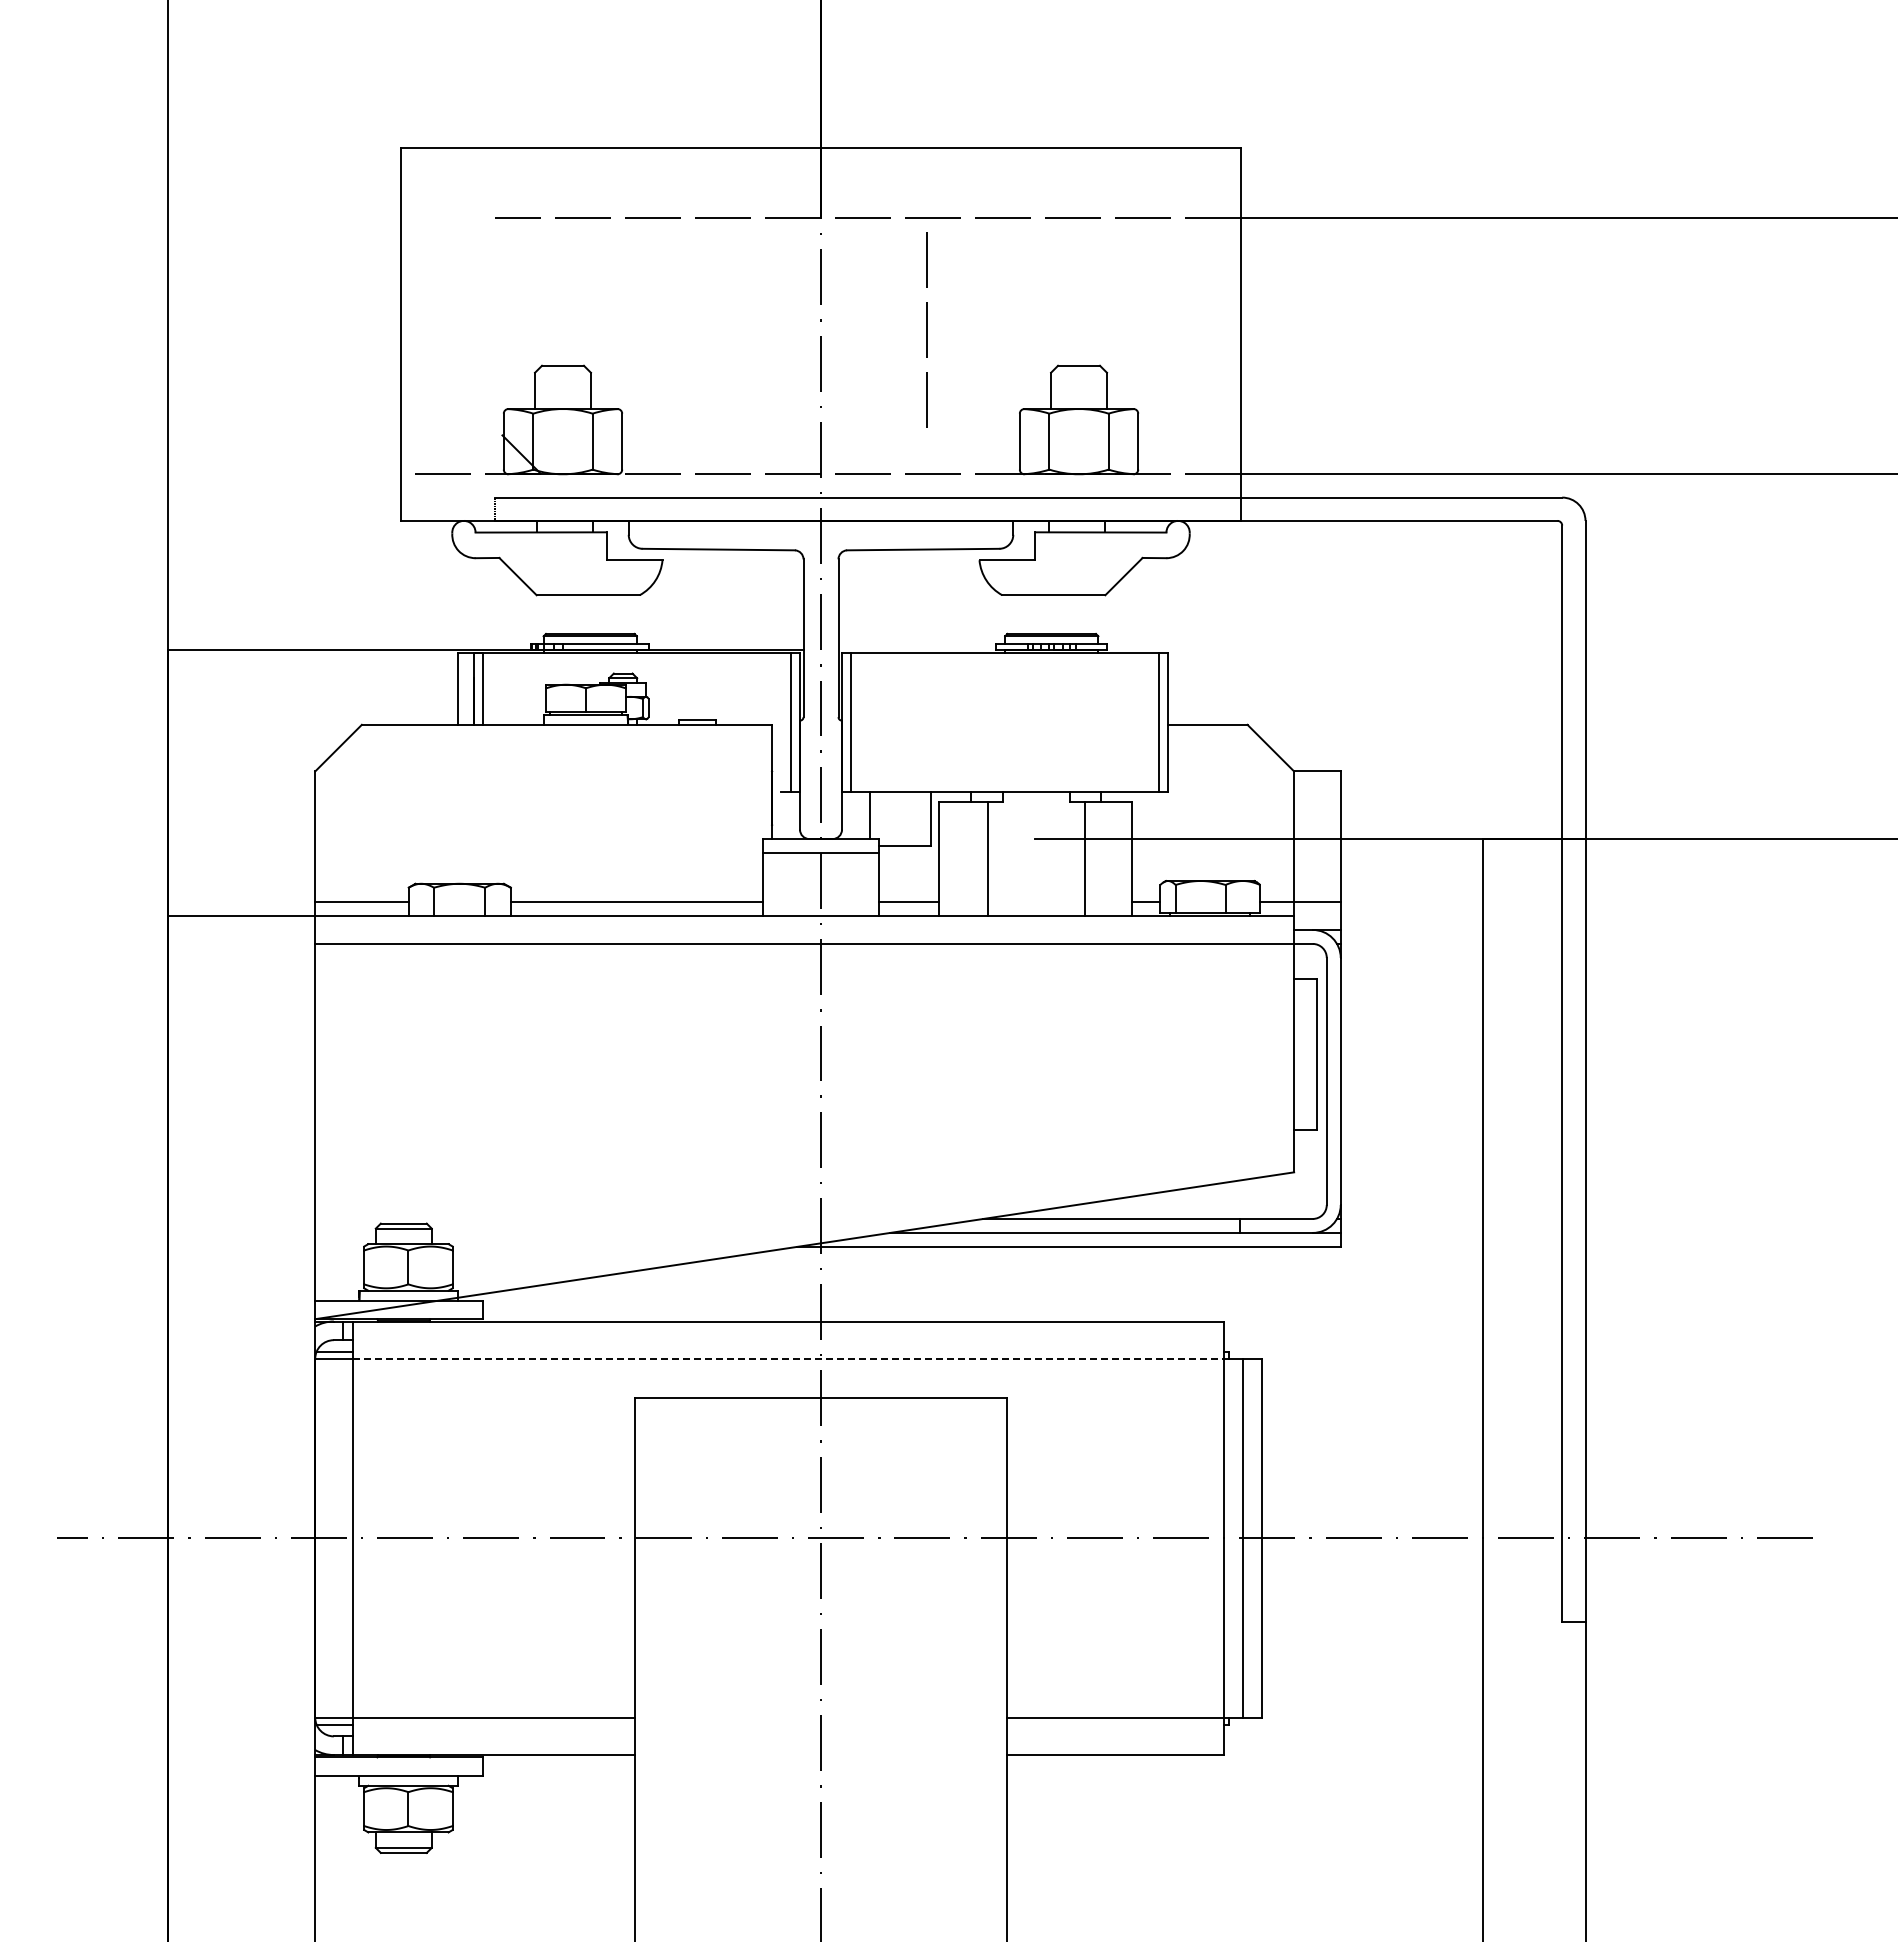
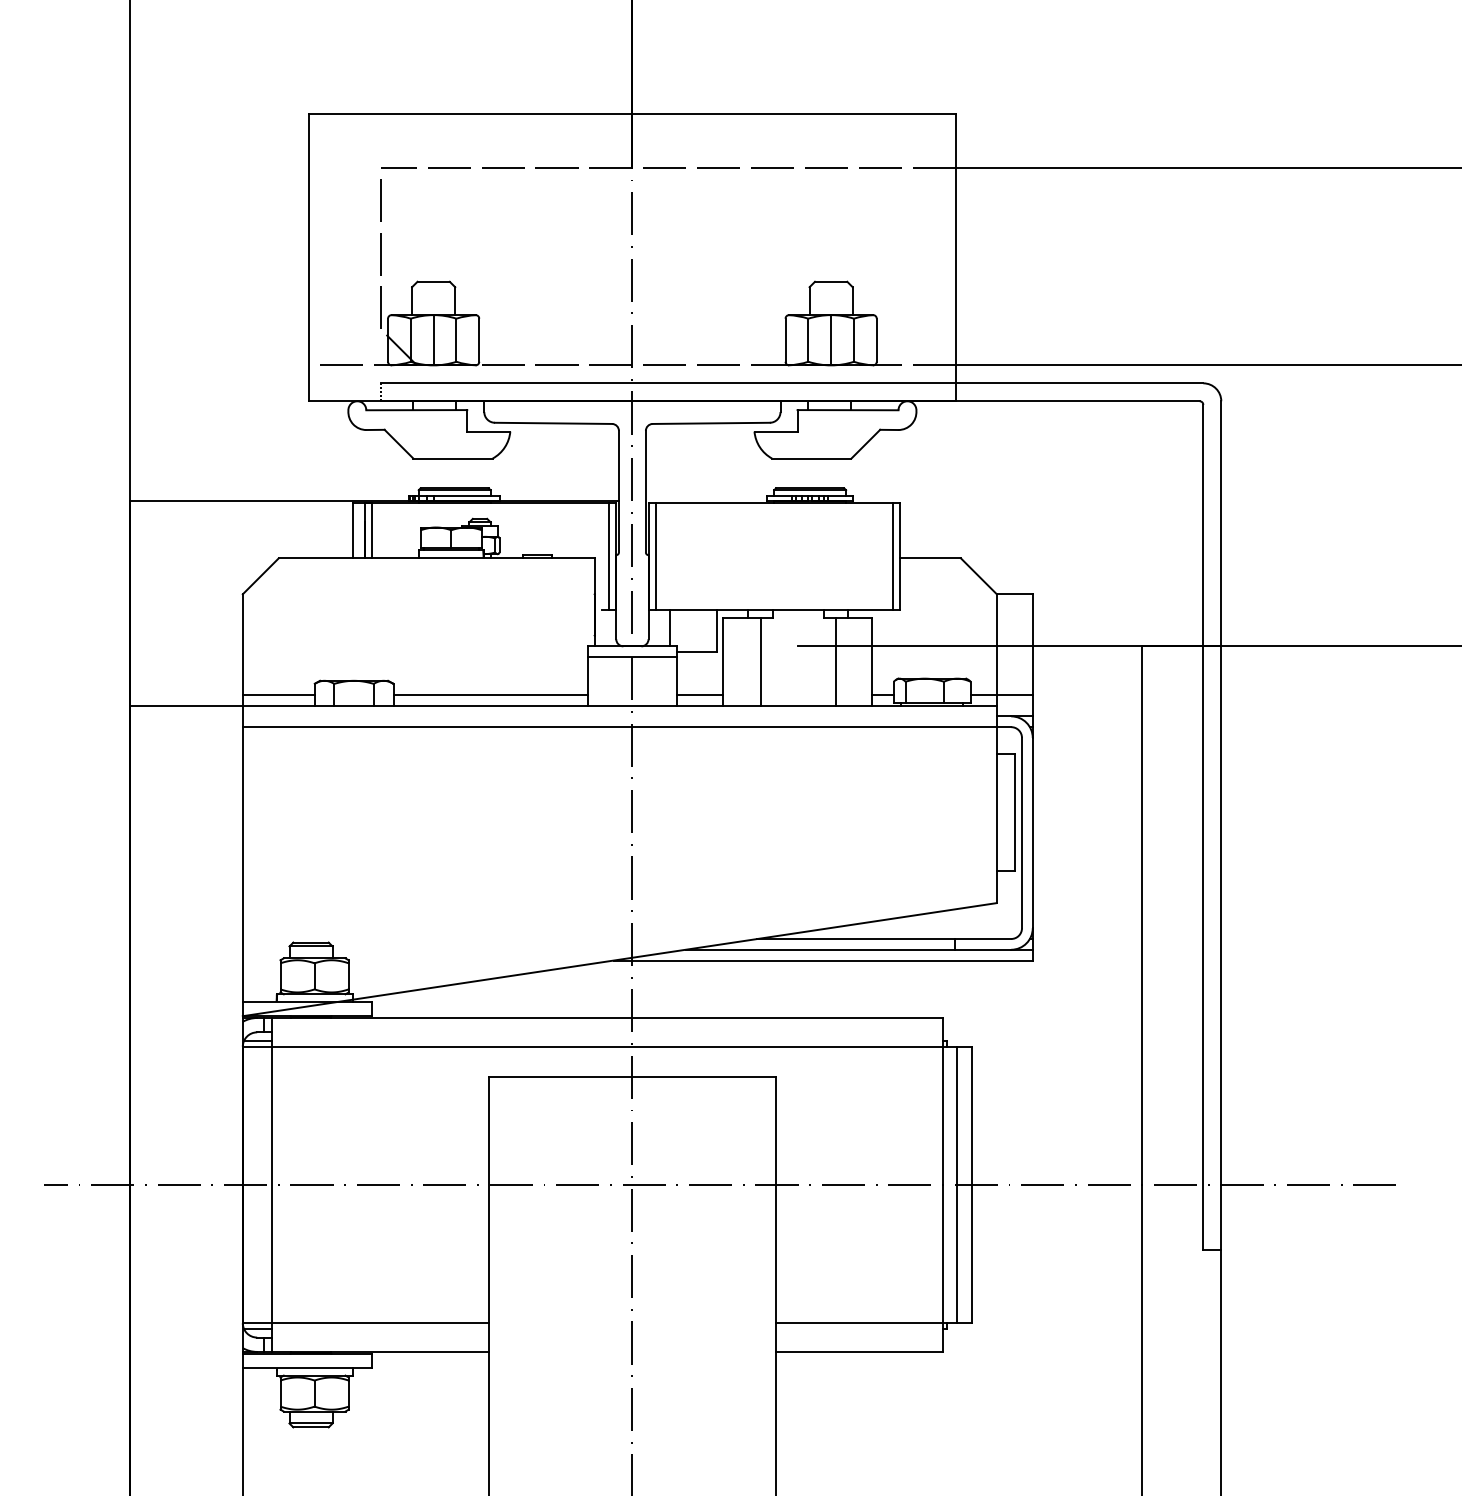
line: (926, 329) -> (380, 253), moved
line: (563, 441) -> (434, 340), added
line: (1079, 441) -> (831, 340), added
line: (788, 1358) -> (607, 1046), dashed -> solid

